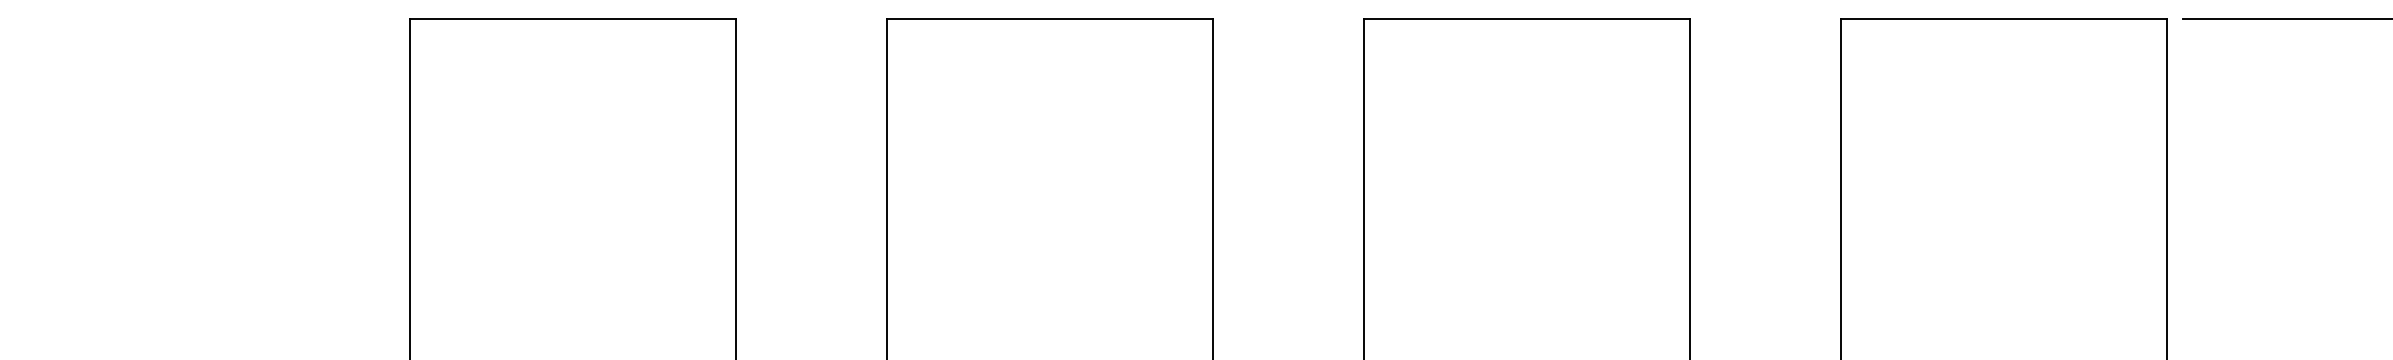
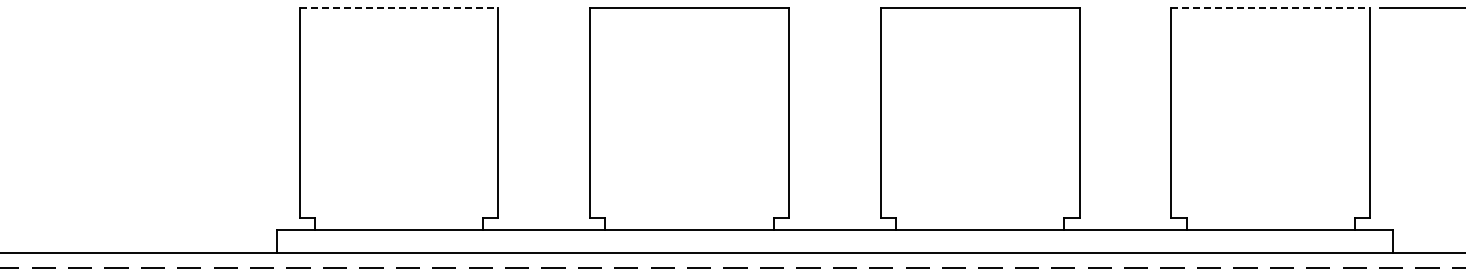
line: (573, 19) -> (399, 8), solid -> dashed
line: (2005, 19) -> (1271, 8), solid -> dashed

